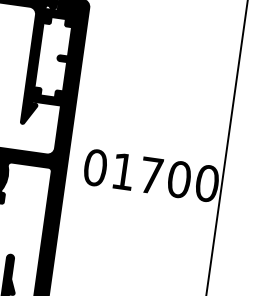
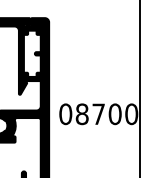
text: (122, 171) -> (81, 114), 01700 -> 08700

